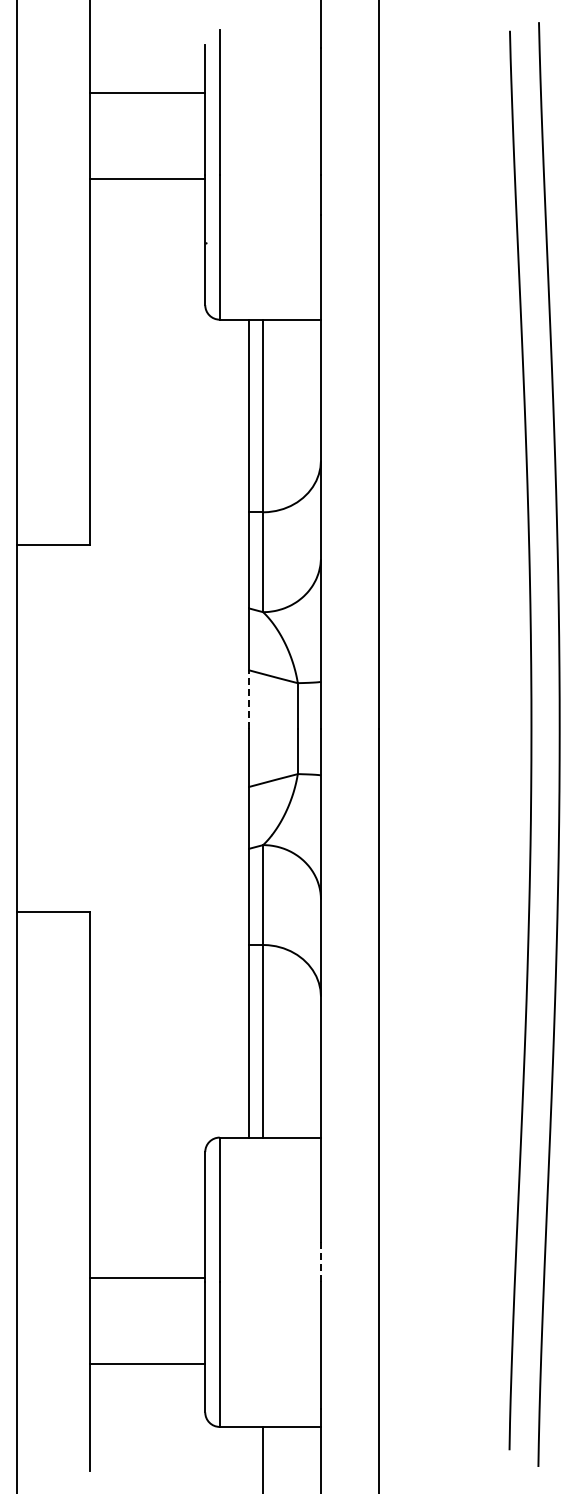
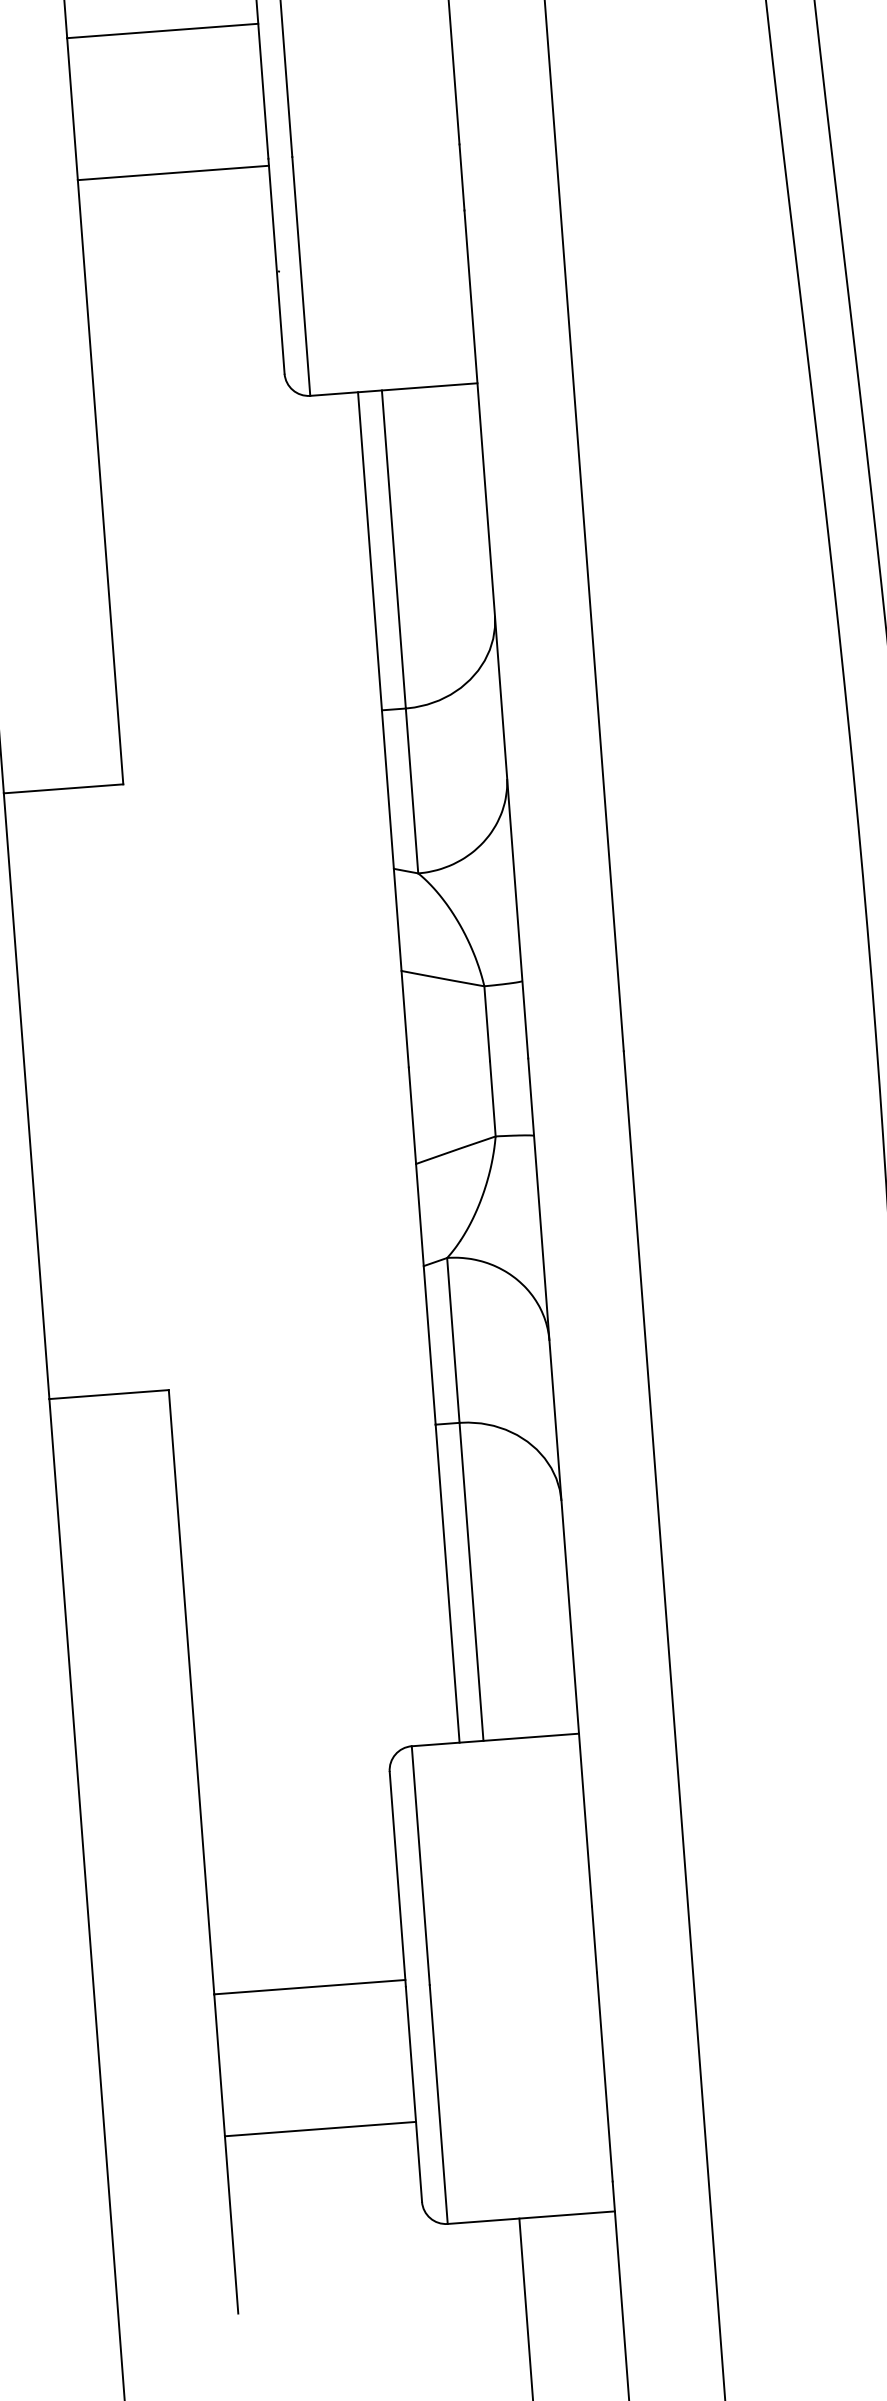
line: (248, 698) -> (404, 1017), dashed -> solid
line: (321, 1262) -> (595, 1939), dashed -> solid

